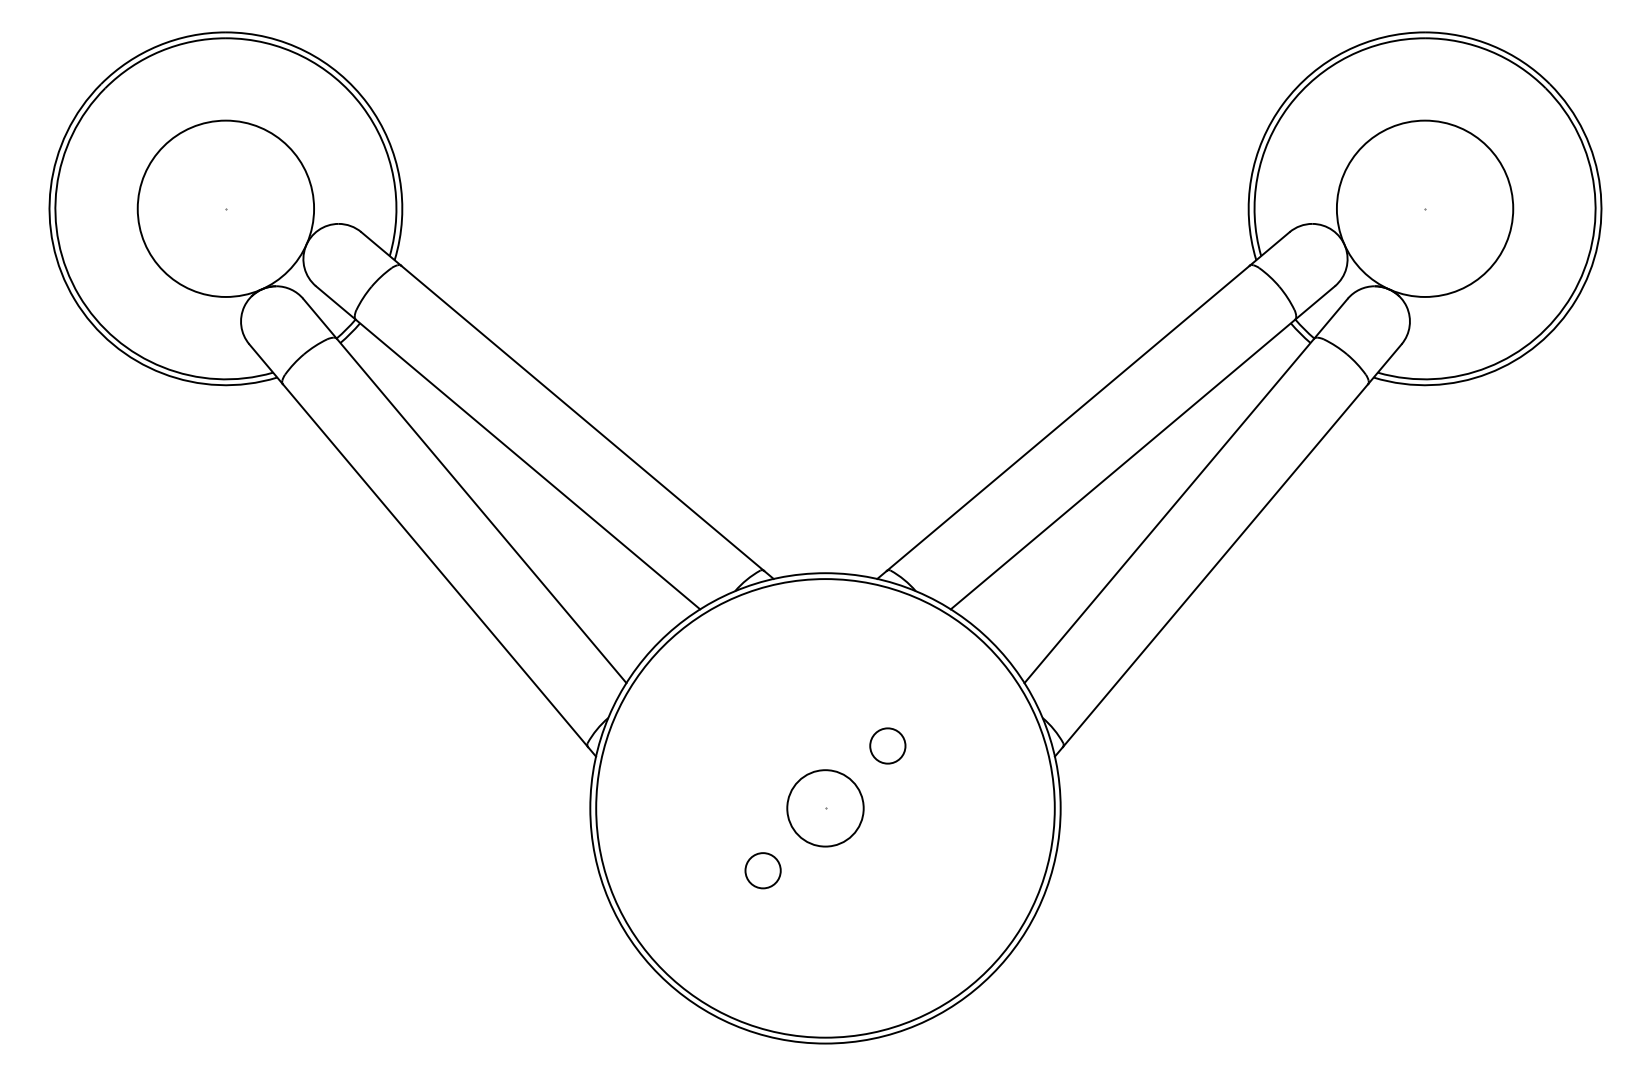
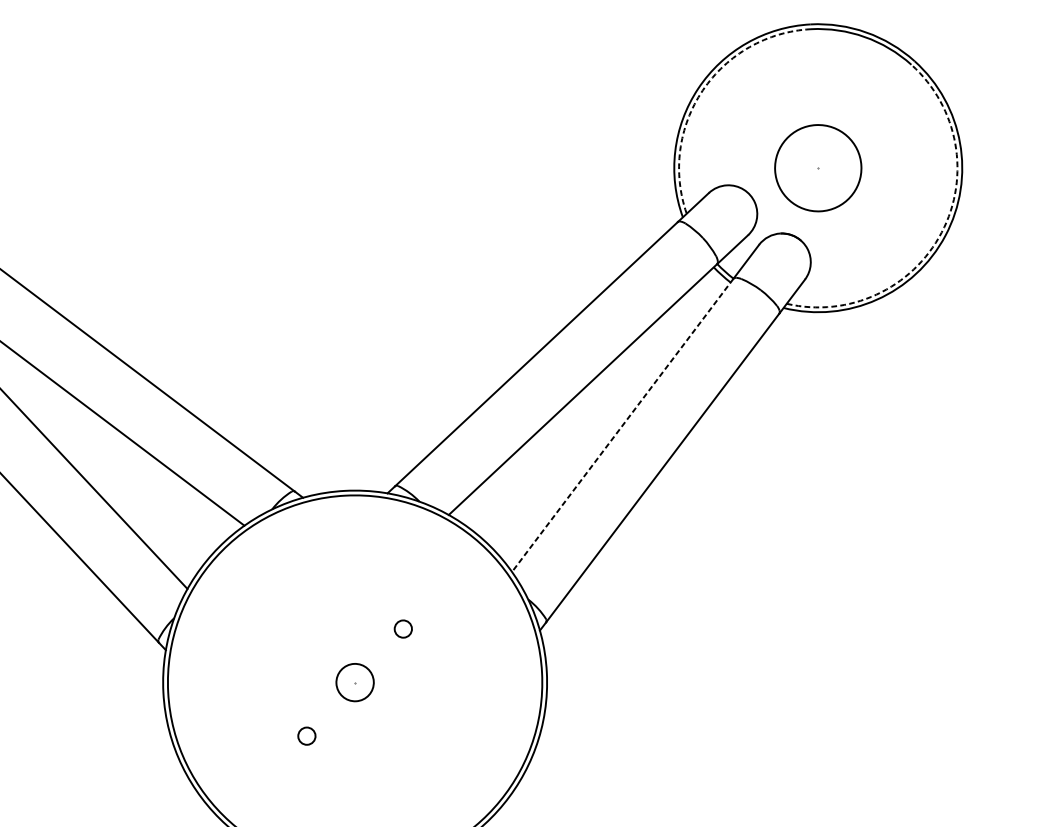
arc: (1288, 106) -> (702, 90), solid -> dashed
circle: (1424, 208) -> (817, 167), size x0.6
arc: (1571, 295) -> (941, 232), solid -> dashed
line: (1169, 510) -> (622, 425), solid -> dashed
circle: (887, 745) -> (402, 628), size x0.6
circle: (825, 808) -> (355, 682), size x0.6
circle: (762, 870) -> (306, 735), size x0.6

